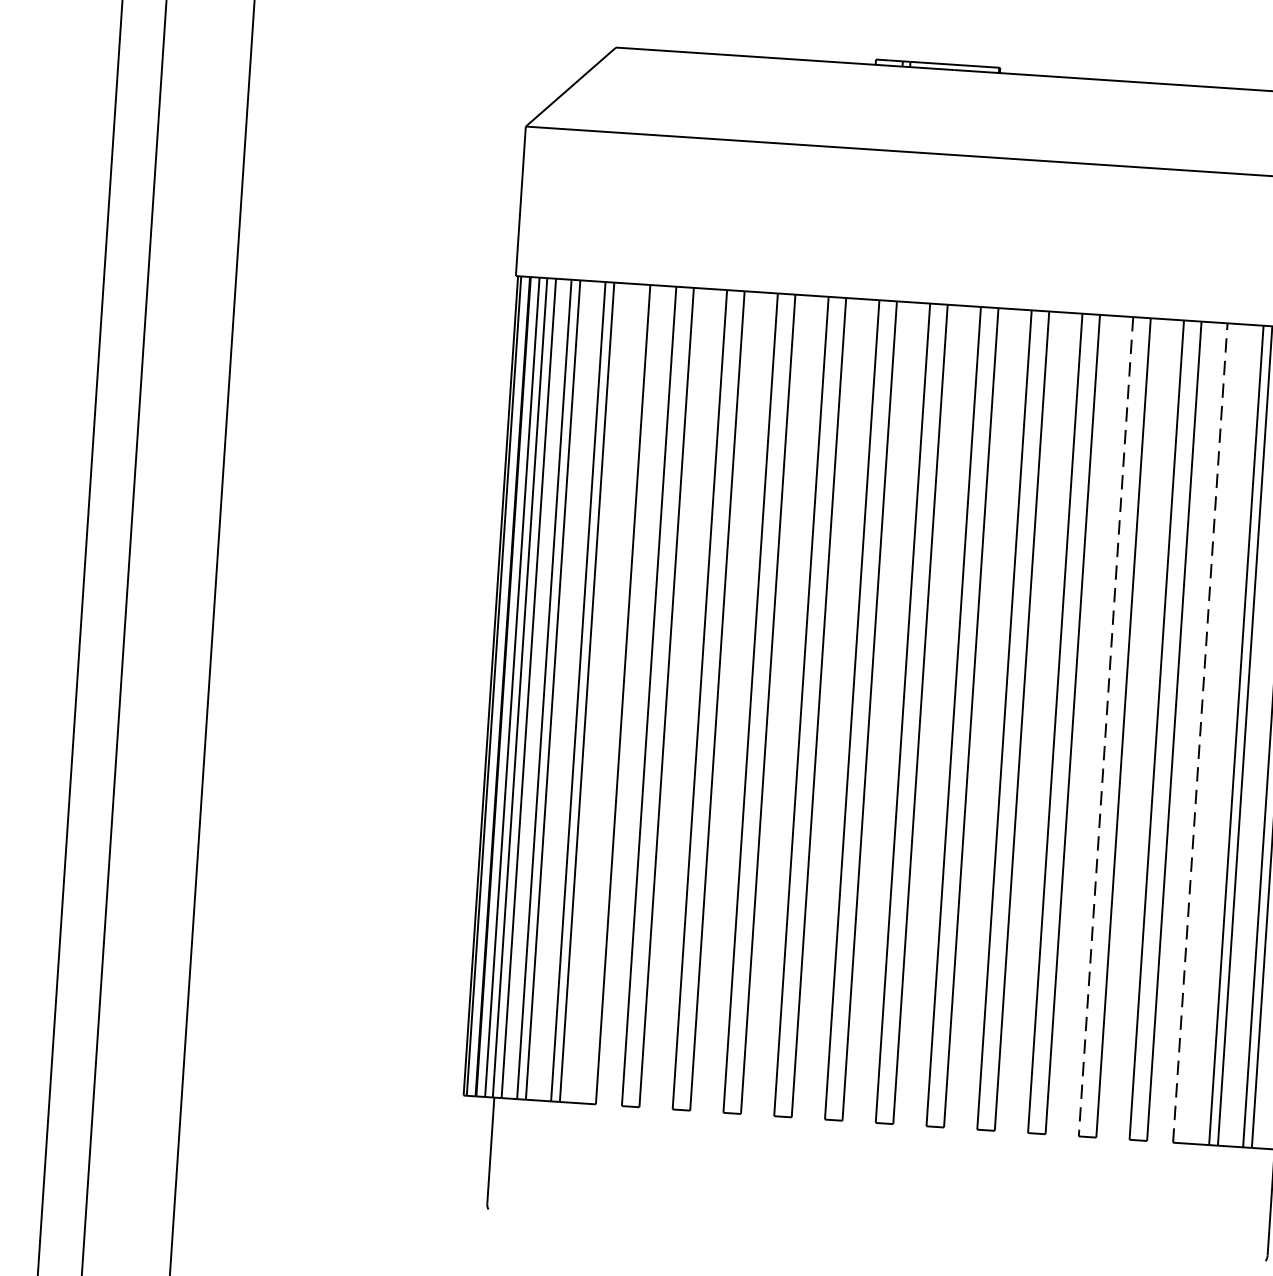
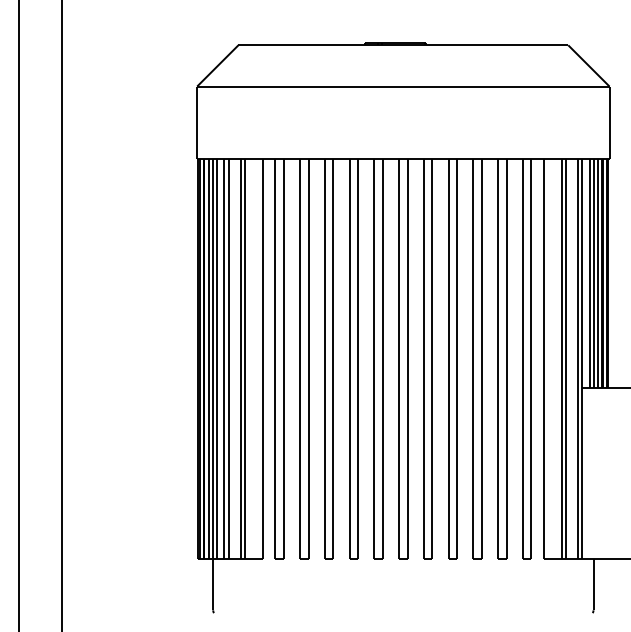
line: (1106, 727) -> (498, 359), dashed -> solid
line: (1201, 734) -> (544, 359), dashed -> solid

